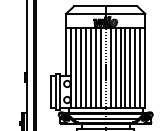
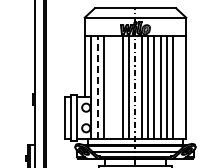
line: (76, 67) -> (97, 86), solid -> dashed
line: (86, 67) -> (110, 86), removed
line: (90, 67) -> (116, 86), removed
line: (140, 67) -> (179, 86), removed

